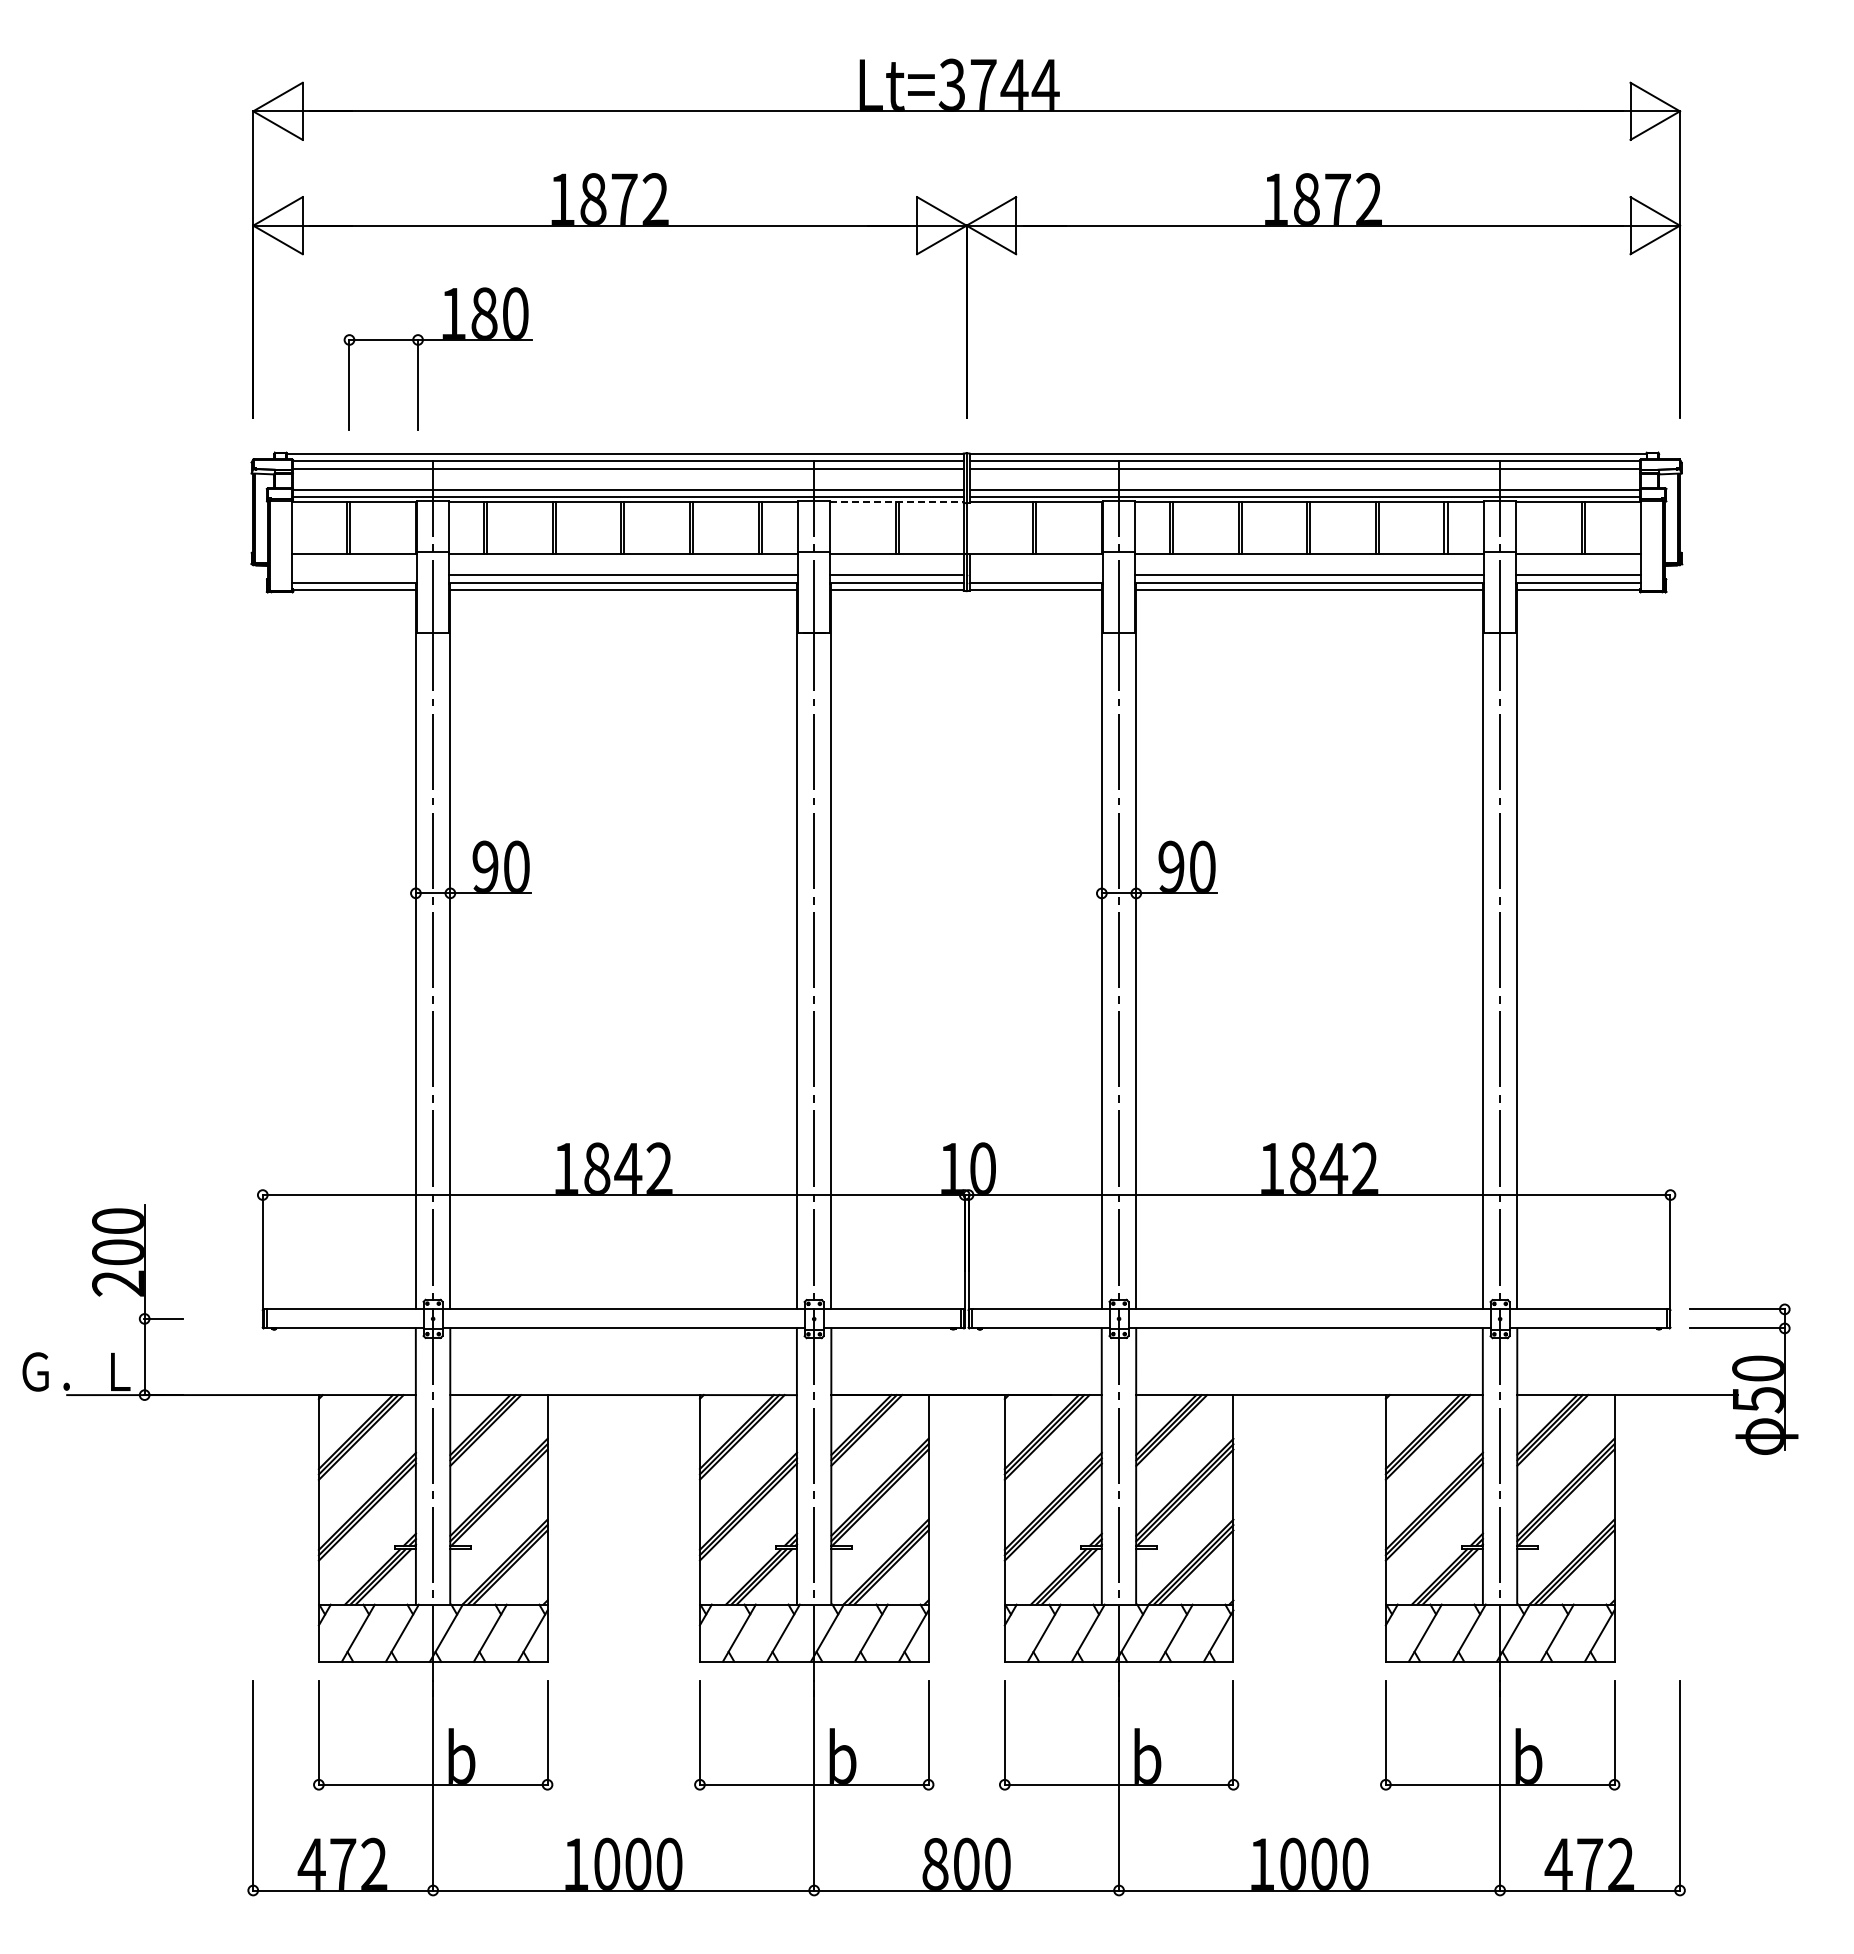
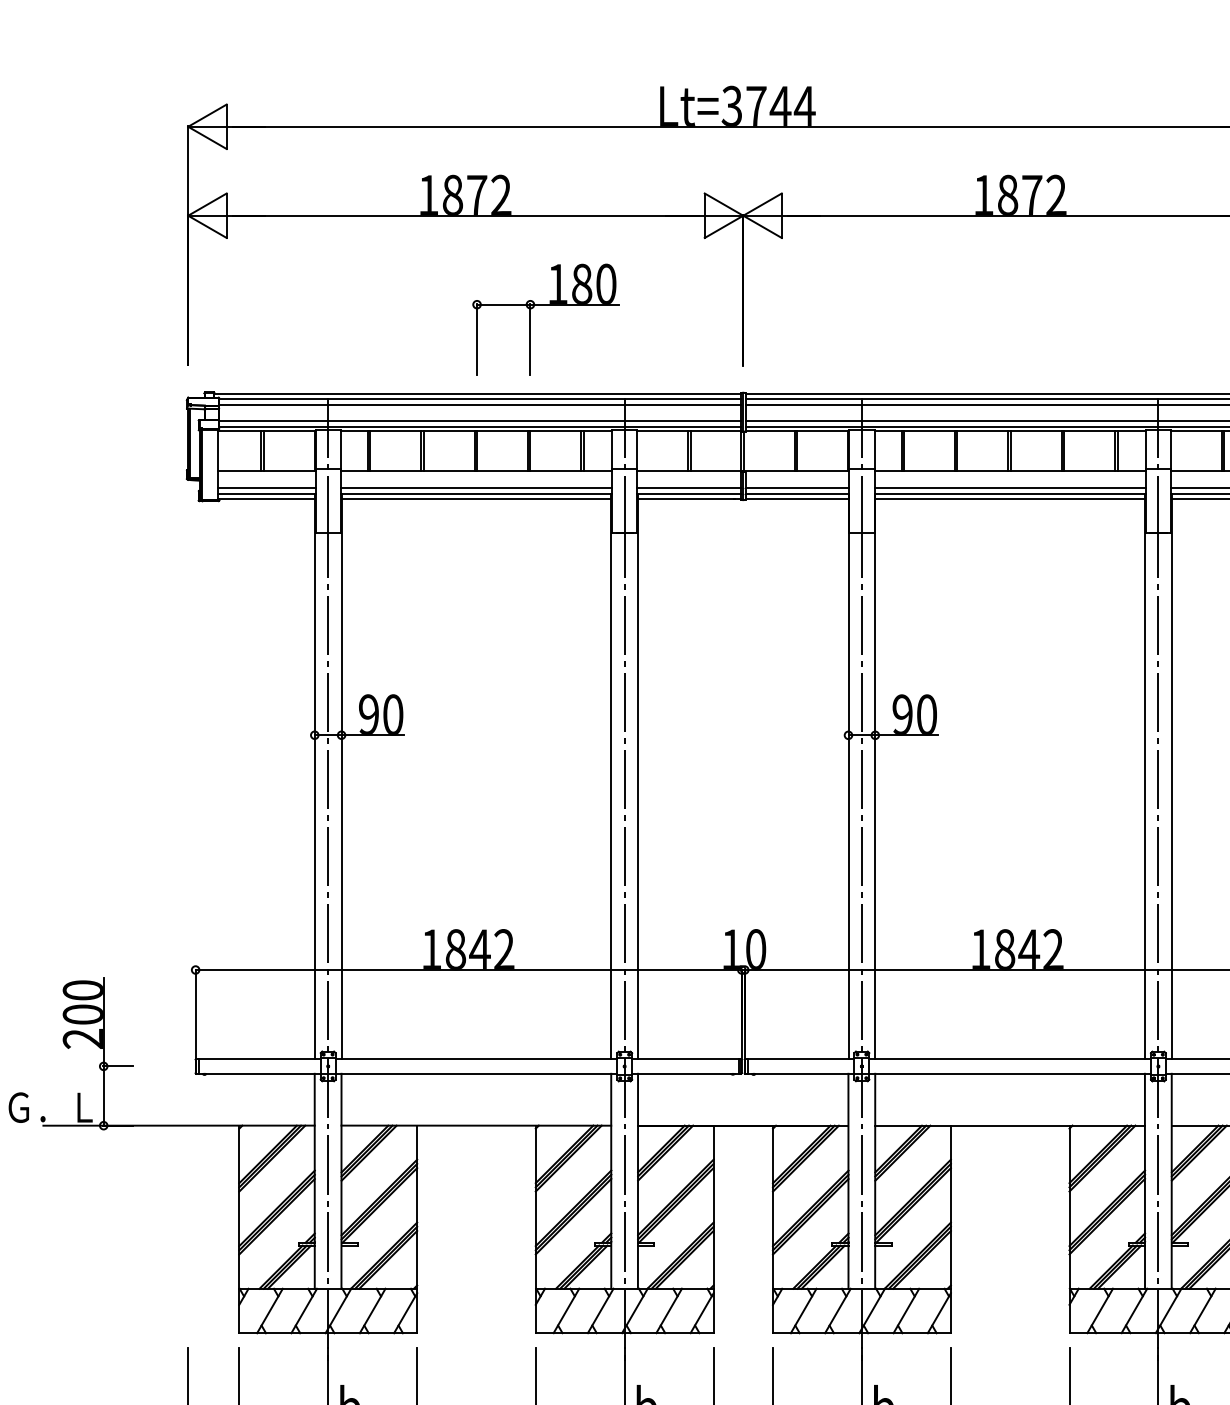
part: (437, 340) -> (545, 305), moved
line: (897, 502) -> (689, 431), dashed -> solid
line: (353, 575) -> (266, 487), added
line: (1035, 575) -> (796, 487), added

